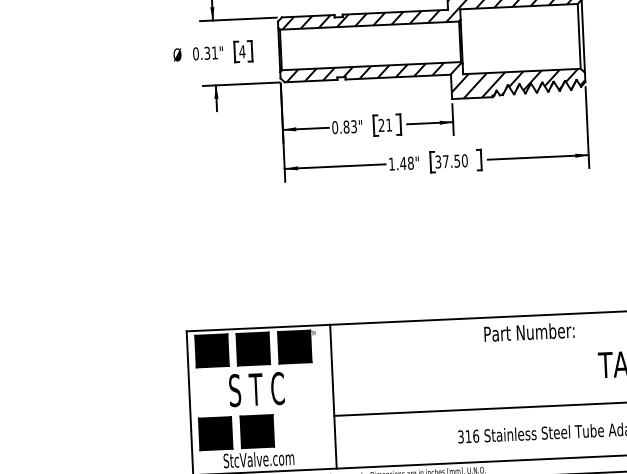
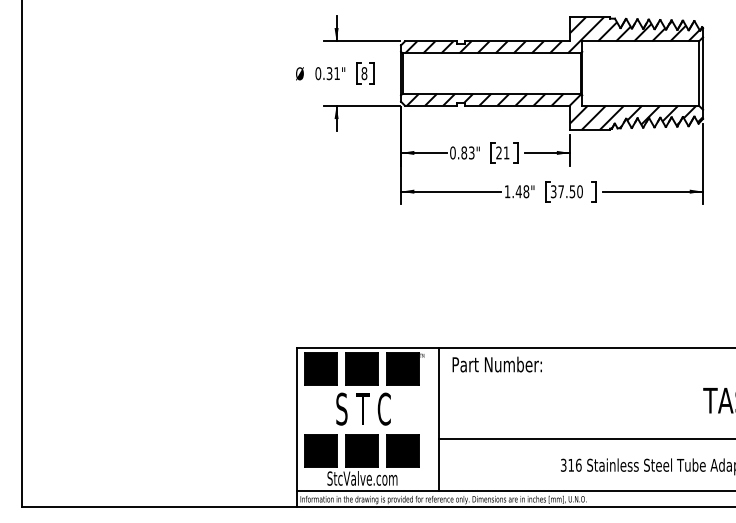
text: (242, 51) -> (364, 73), 4 -> 8
text: (528, 332) -> (496, 364), moved
part: (297, 429) -> (402, 450), added

